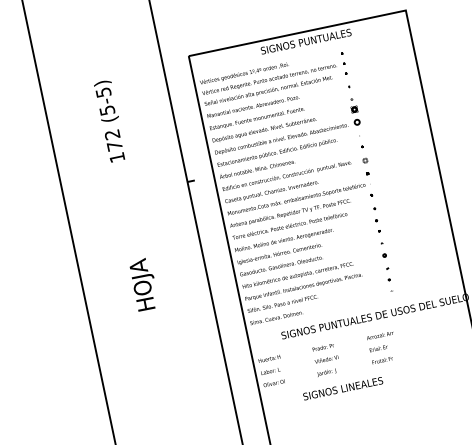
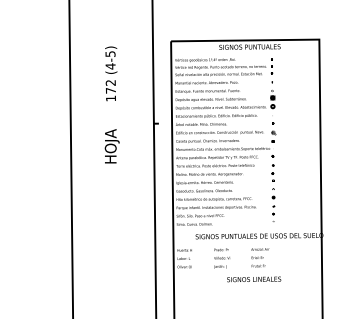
text: (107, 110) -> (110, 66), (5-5) -> (4-5)
text: (143, 285) -> (111, 146), moved
text: (343, 388) -> (254, 279), moved

